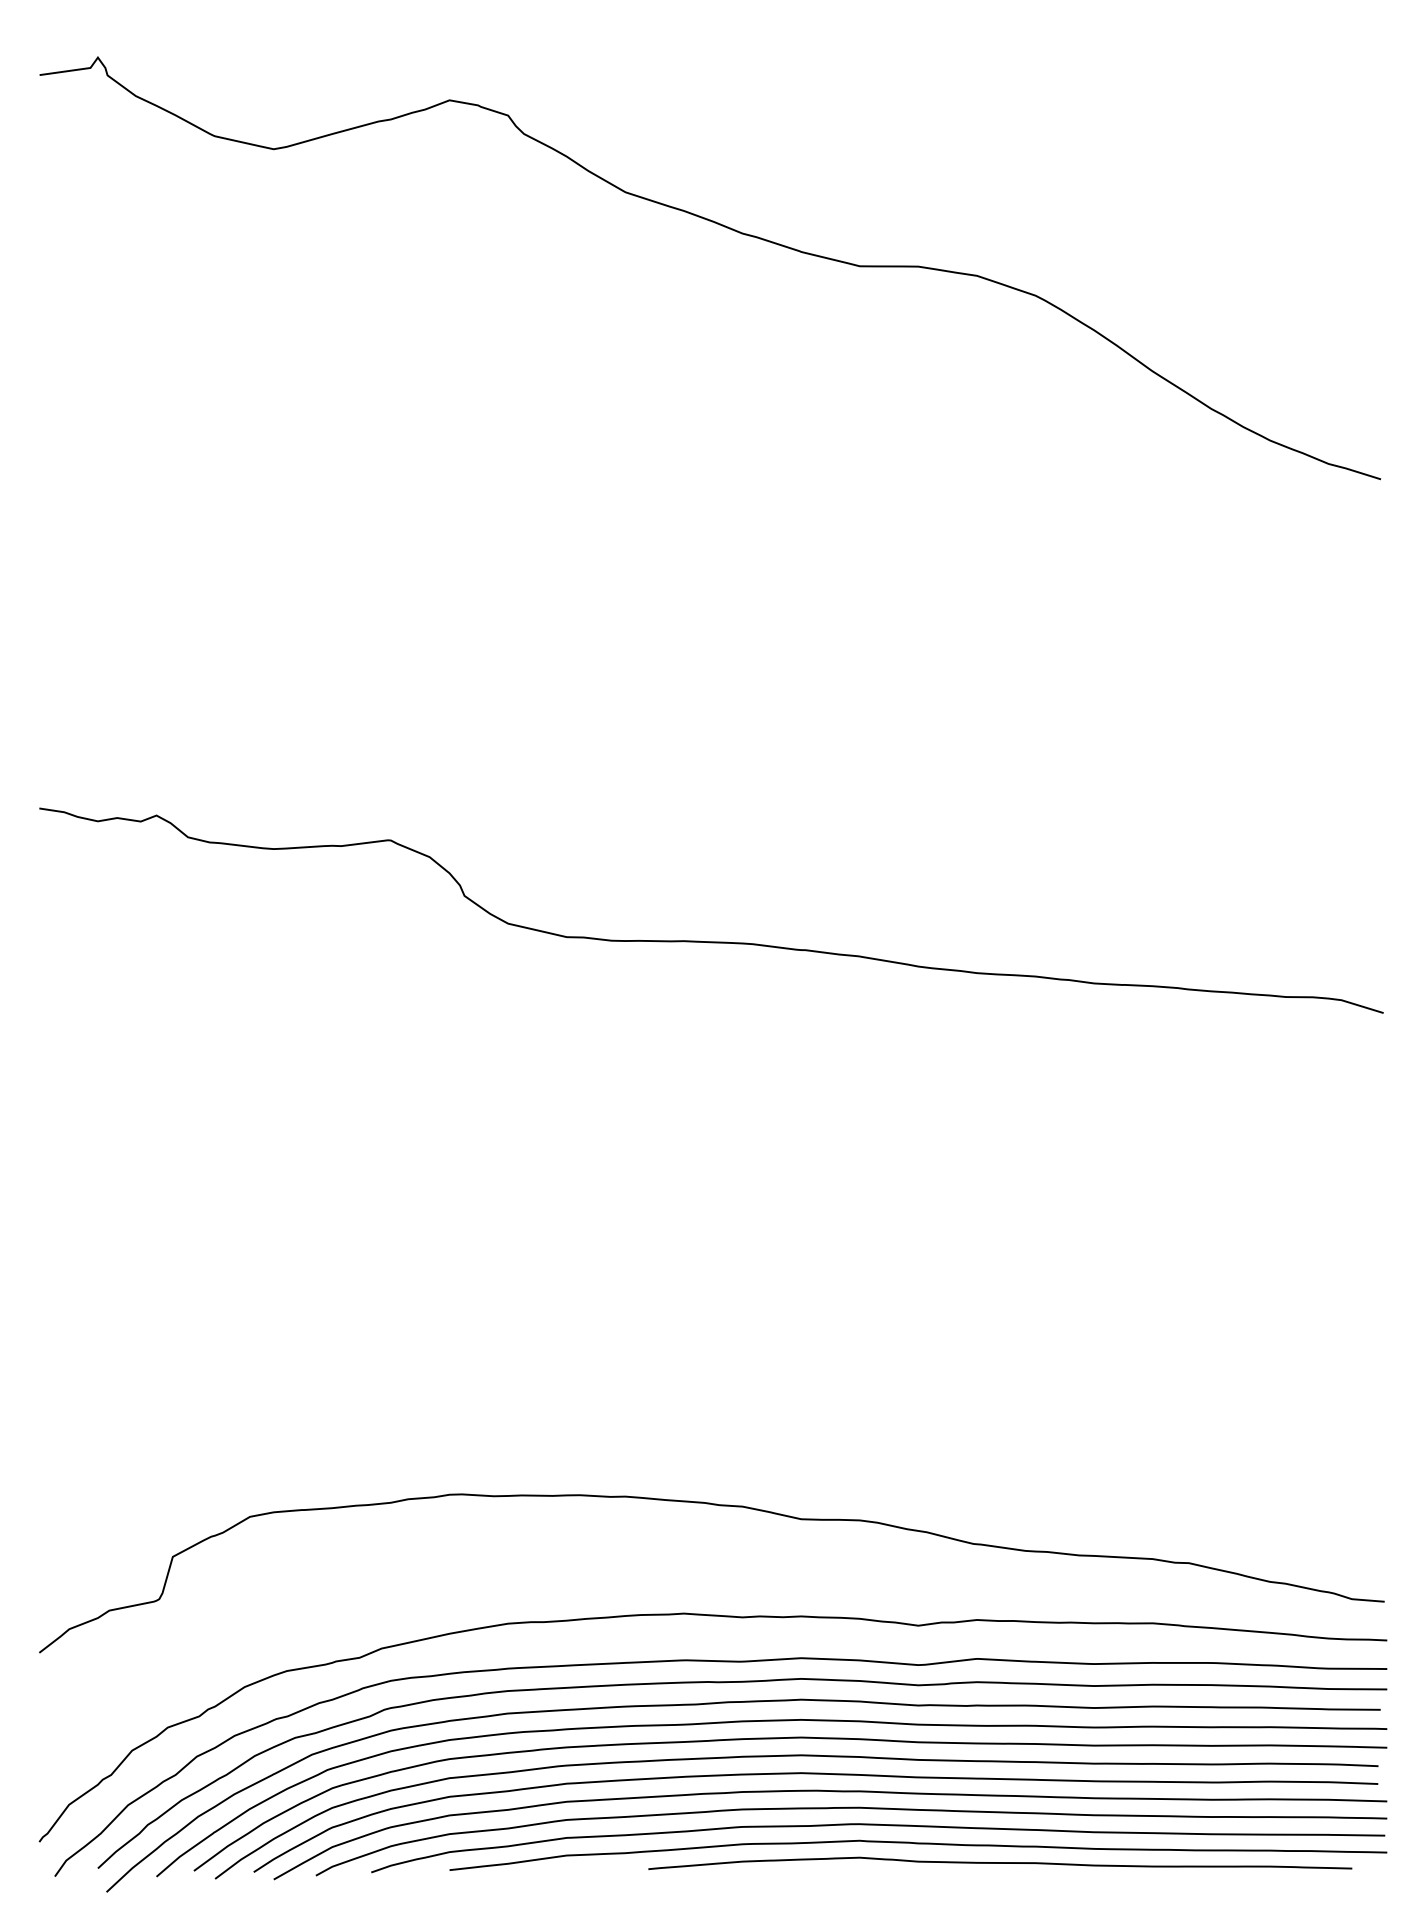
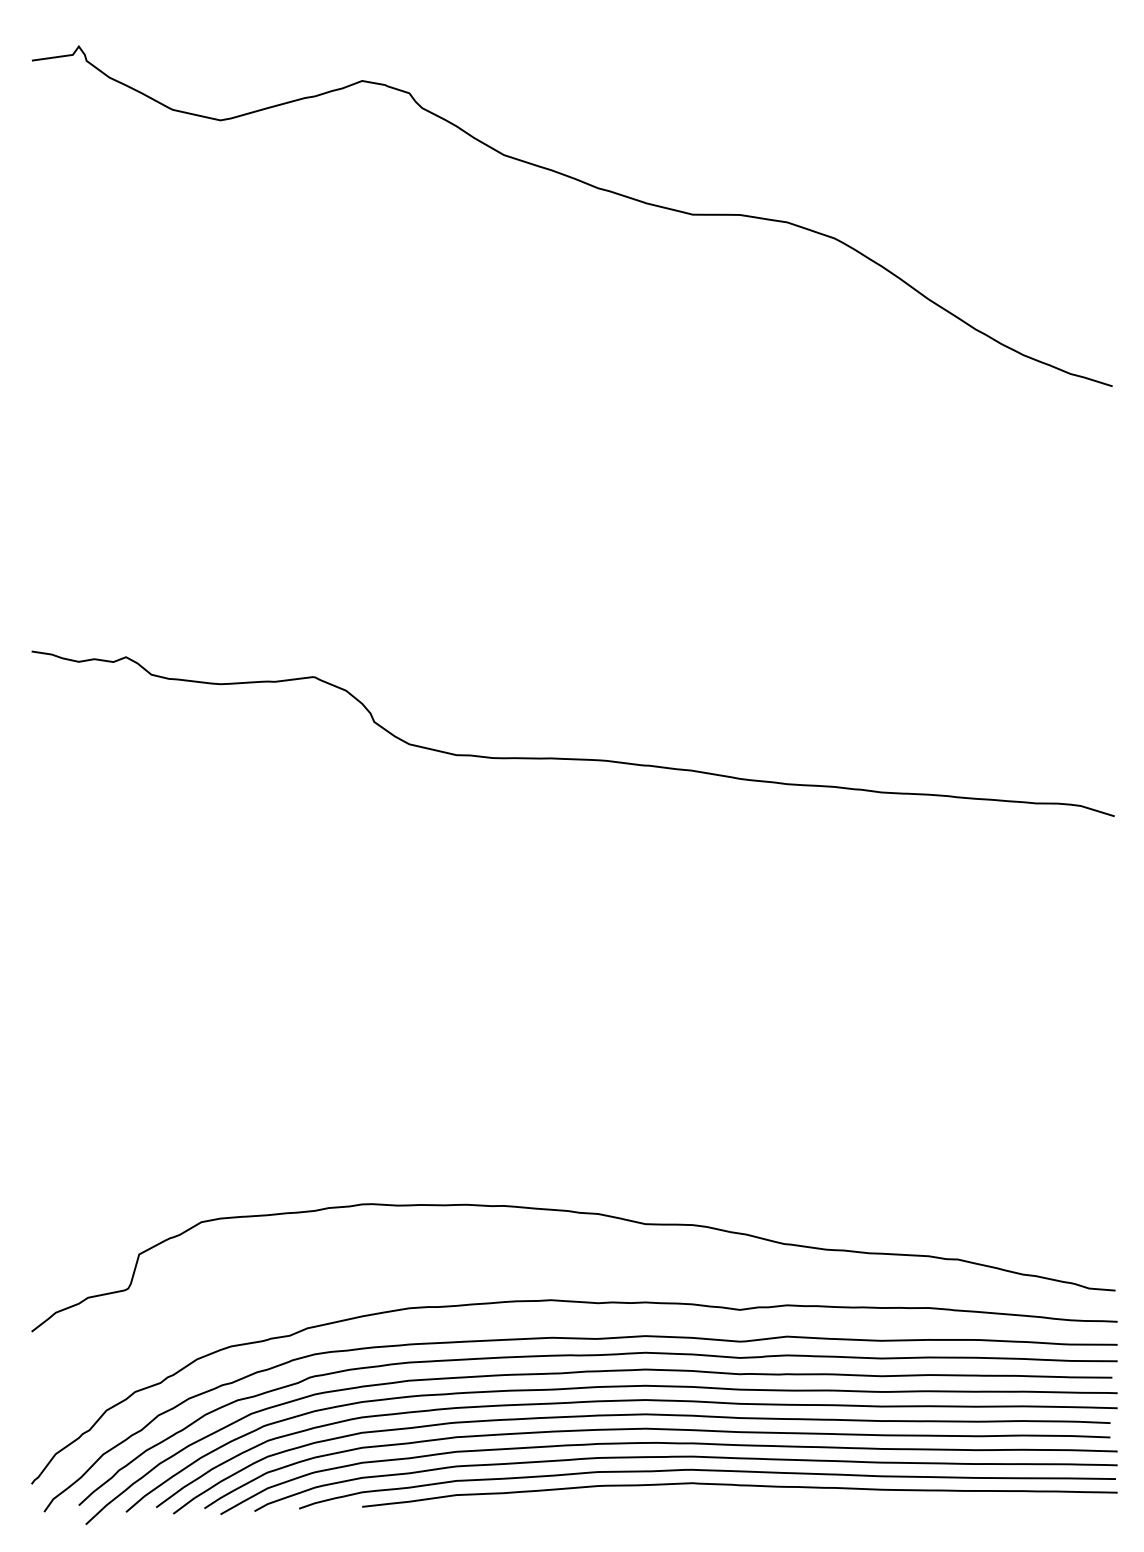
curve: (999, 1862) -> (805, 1500), removed

